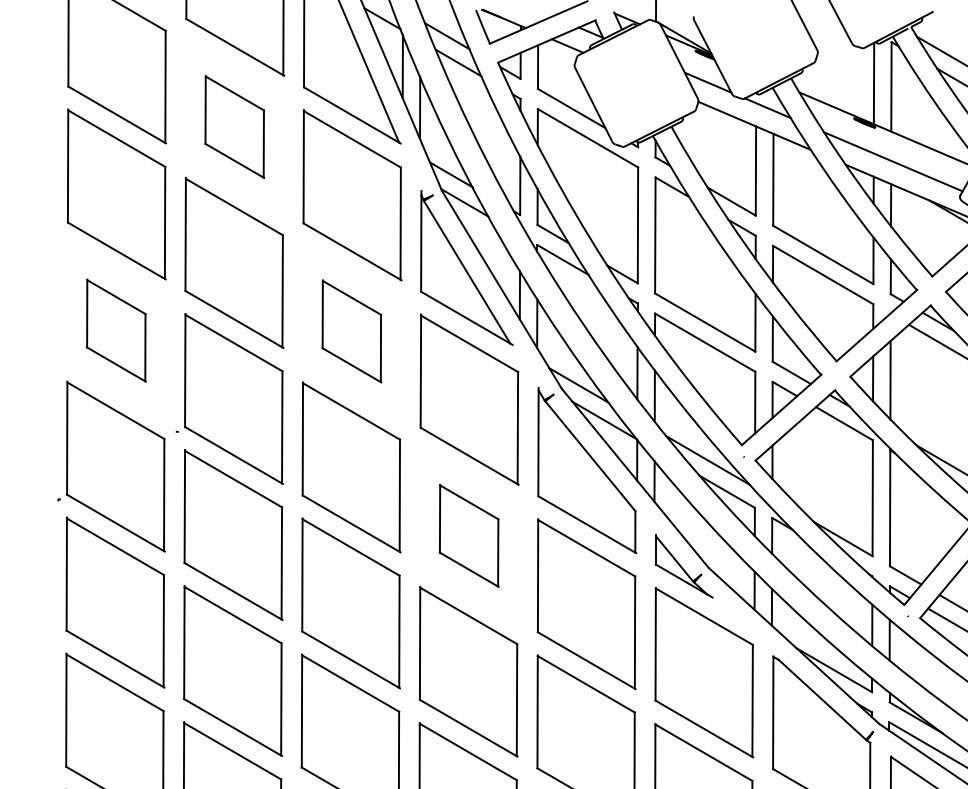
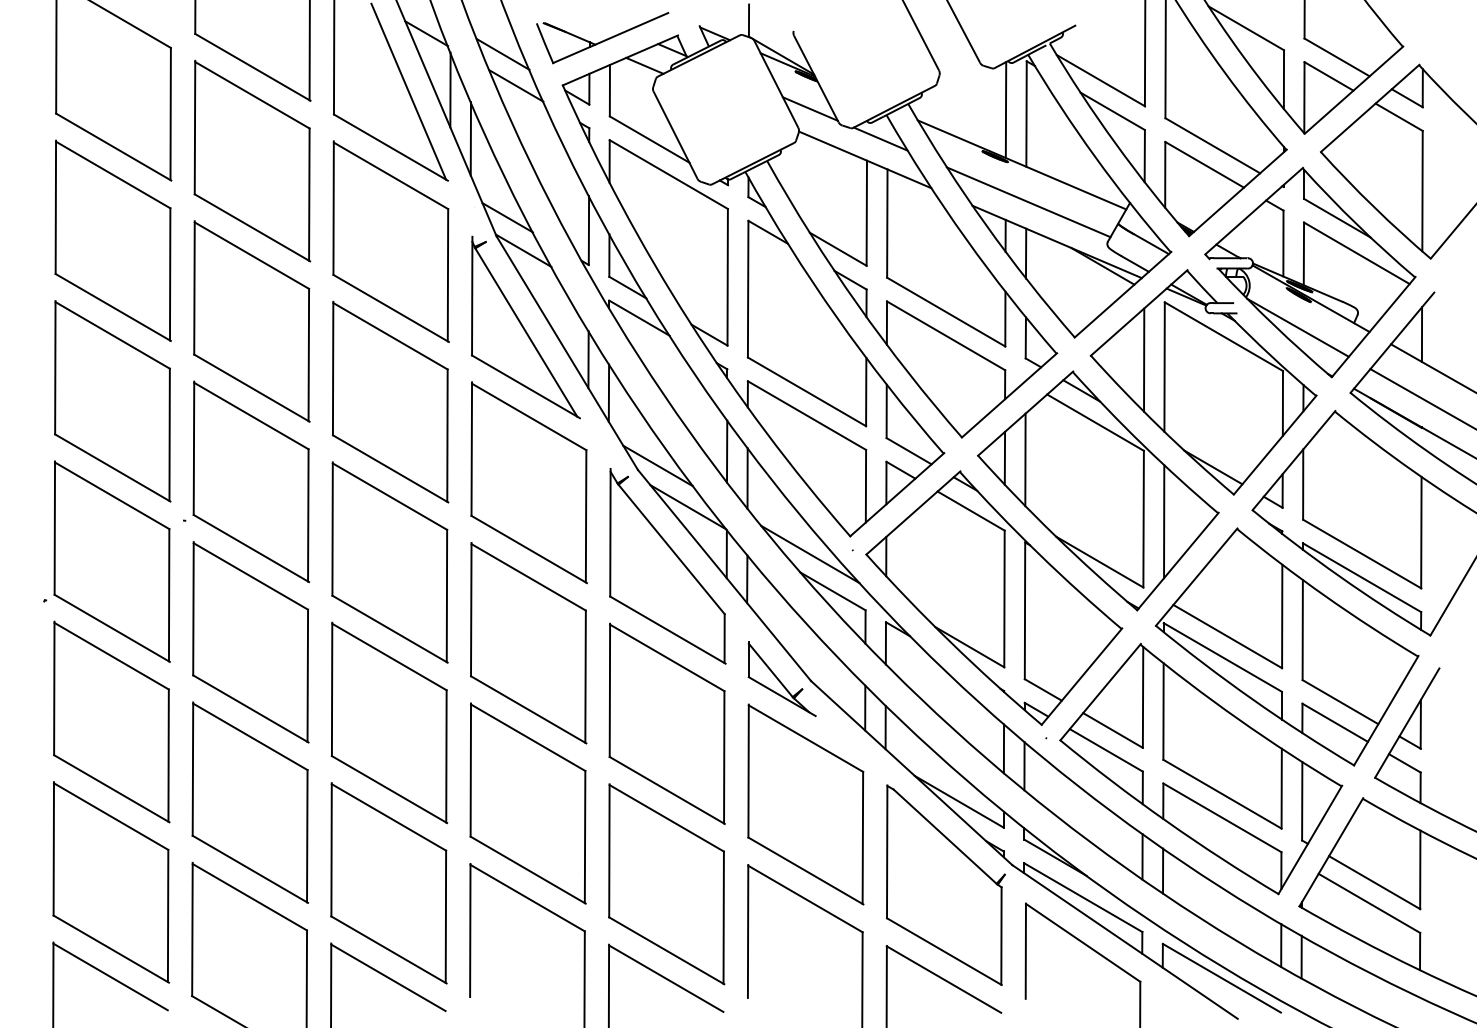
part: (234, 127) -> (252, 161), size x1.67
part: (116, 330) -> (112, 401), size x1.67
part: (351, 331) -> (390, 402), size x1.67
part: (469, 536) -> (528, 643), size x1.67

